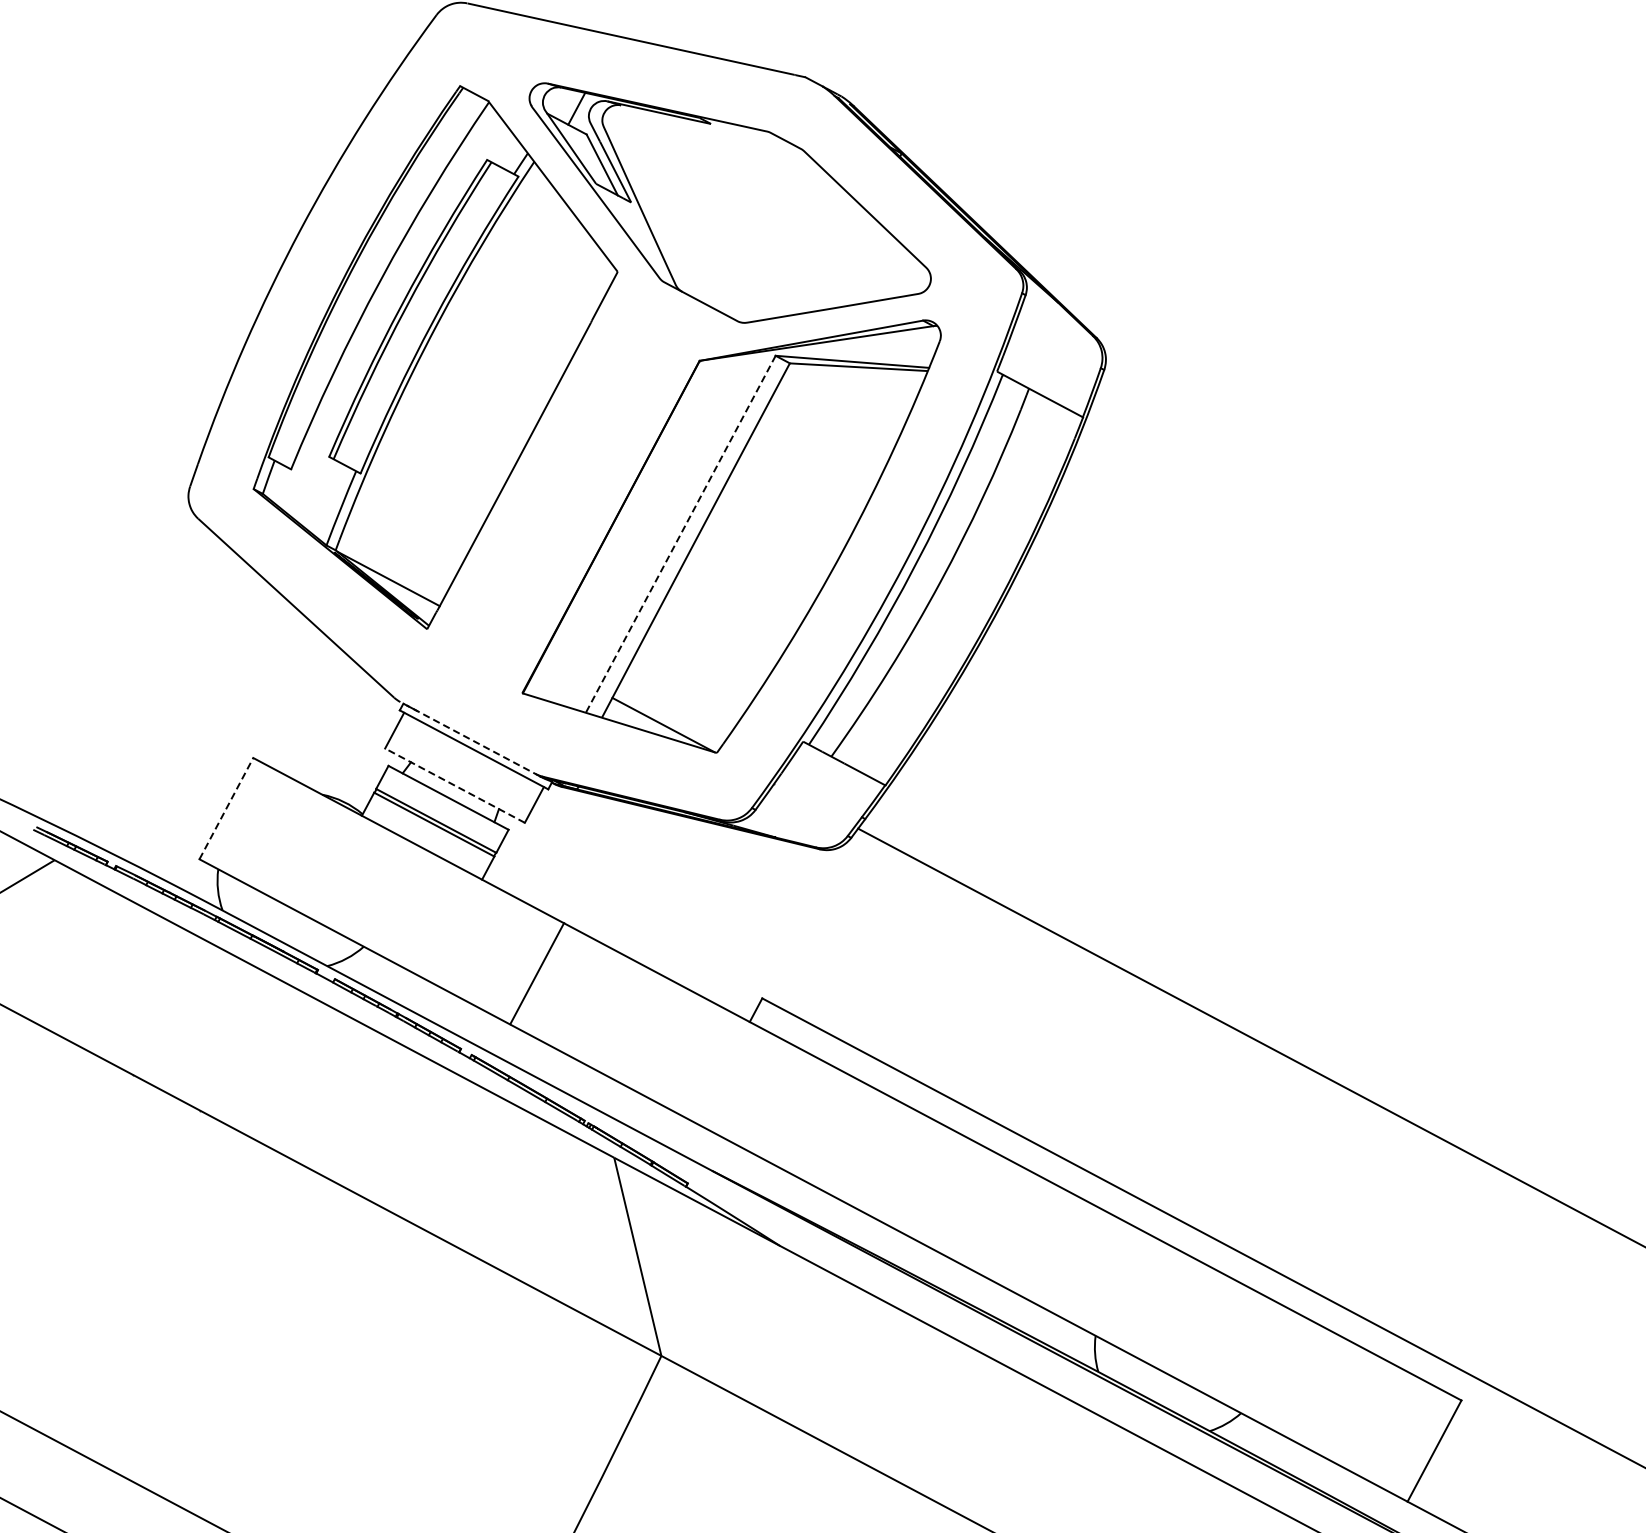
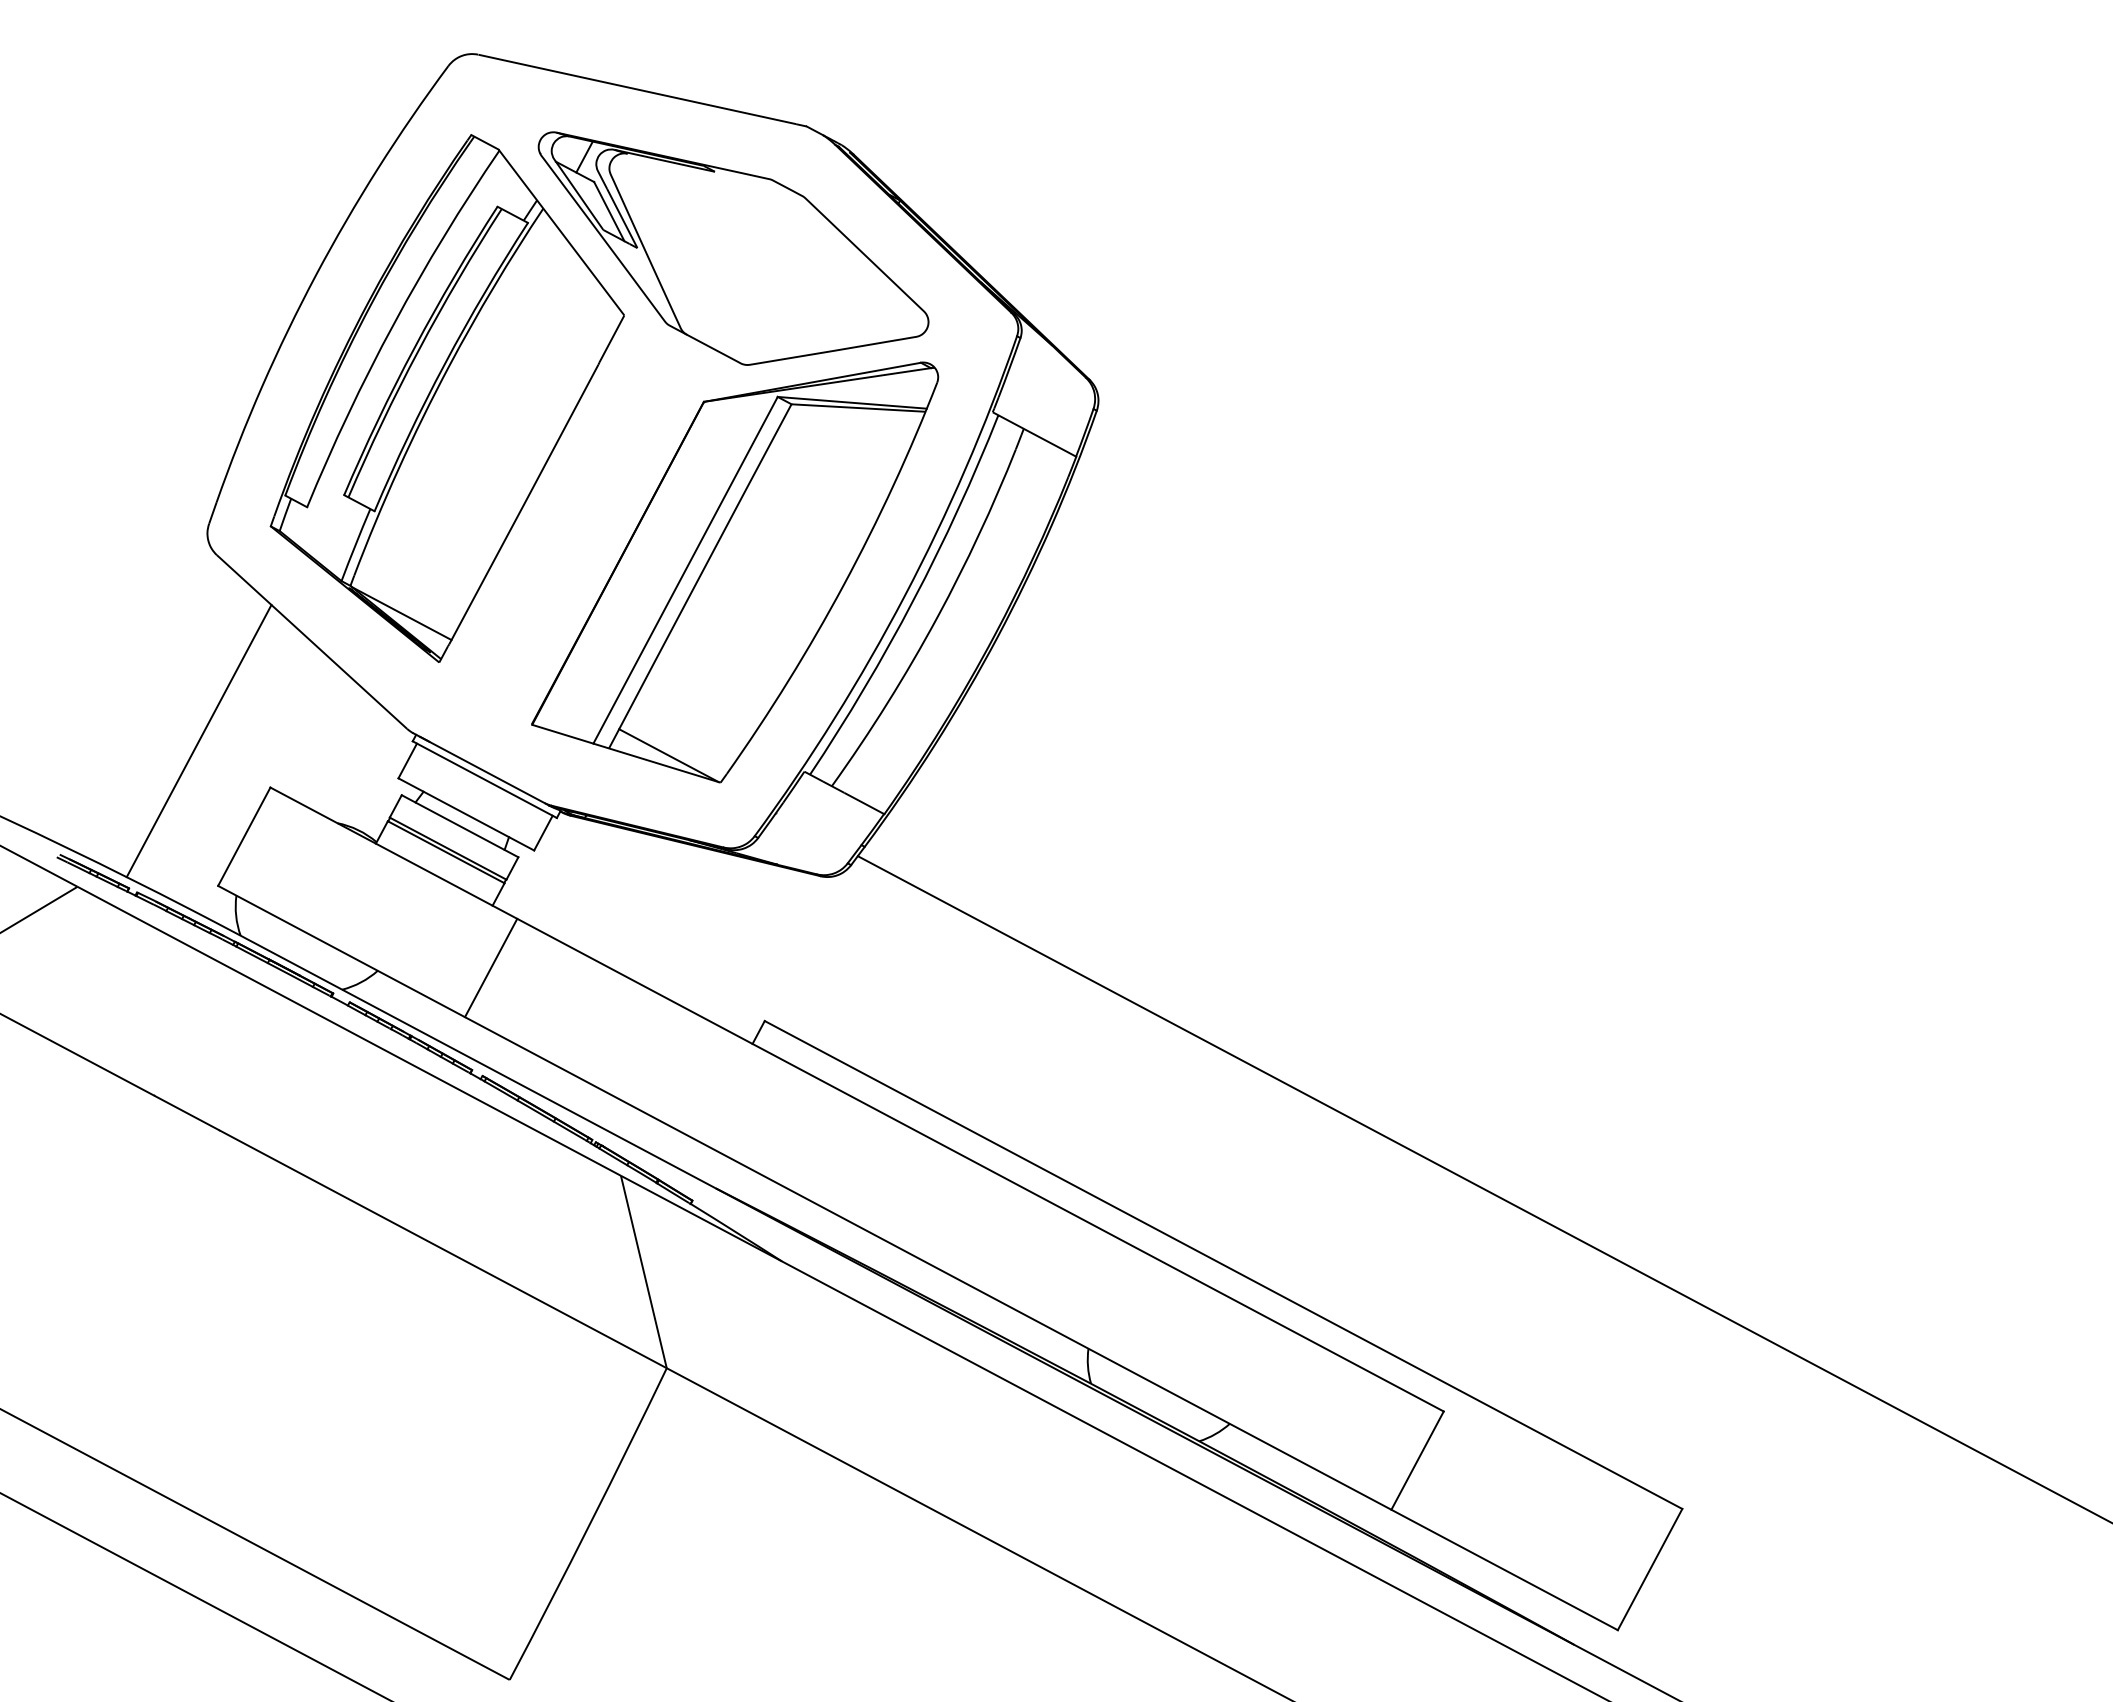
line: (680, 534) -> (685, 570), dashed -> solid
line: (179, 710) -> (198, 741), added
line: (469, 739) -> (480, 769), dashed -> solid
line: (455, 785) -> (466, 814), dashed -> solid
line: (226, 808) -> (244, 836), dashed -> solid
line: (537, 973) -> (491, 967), moved

